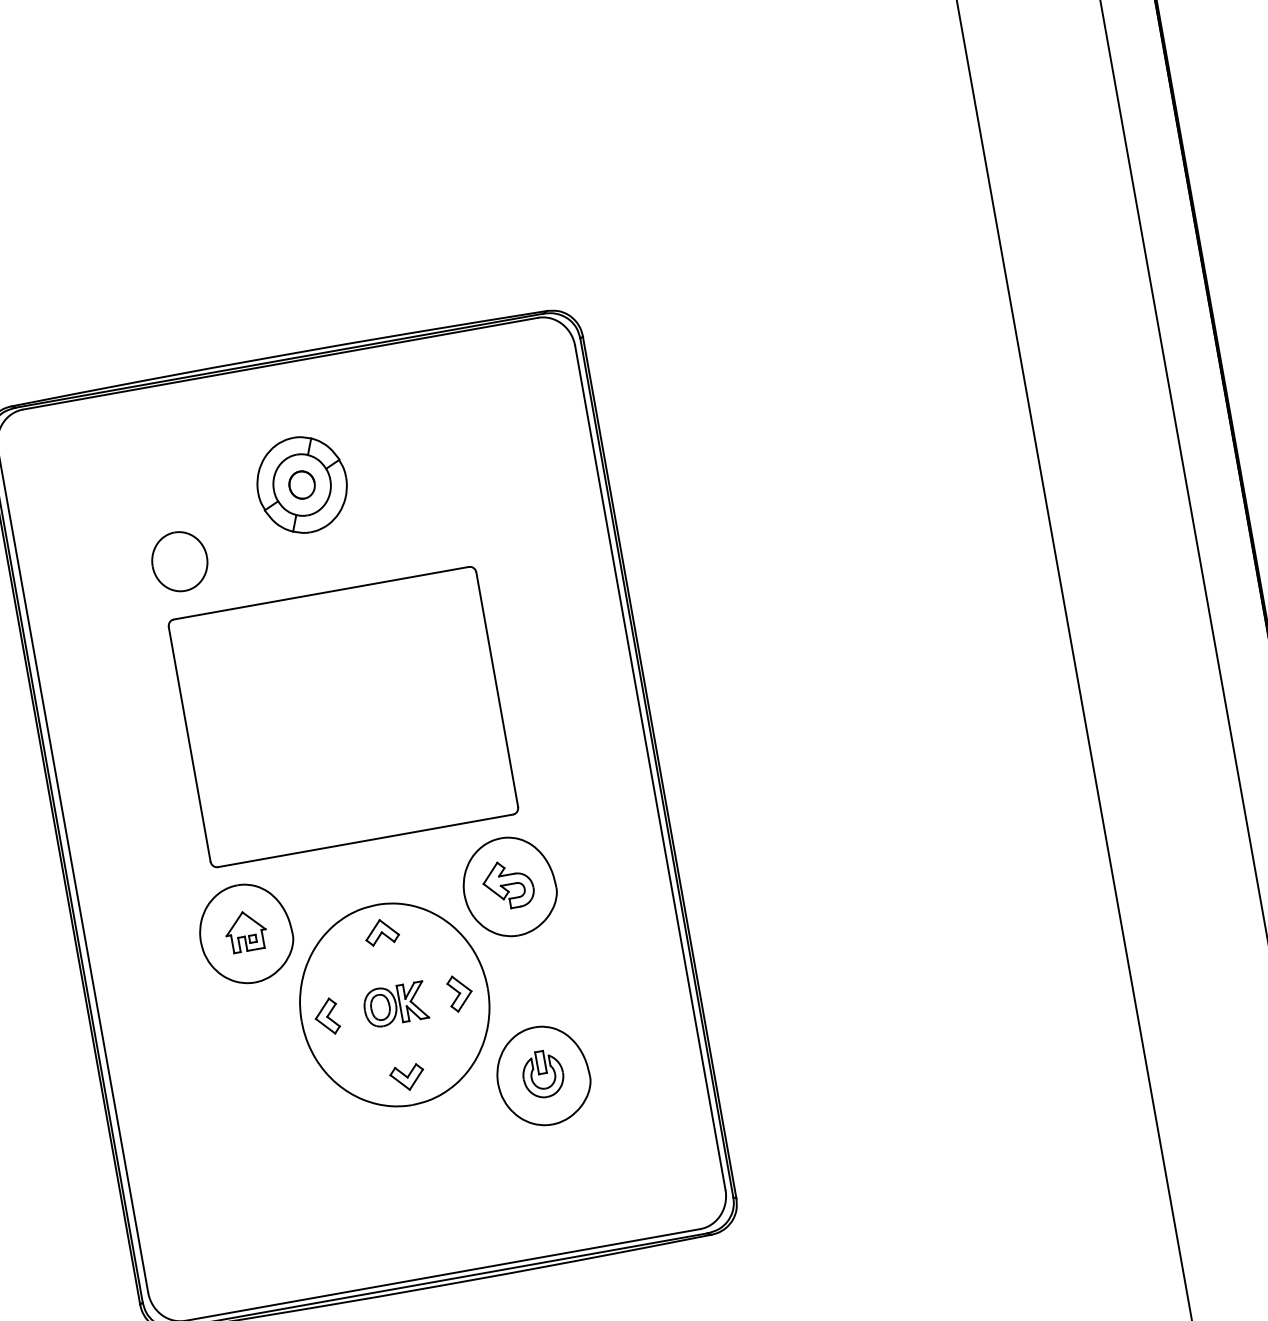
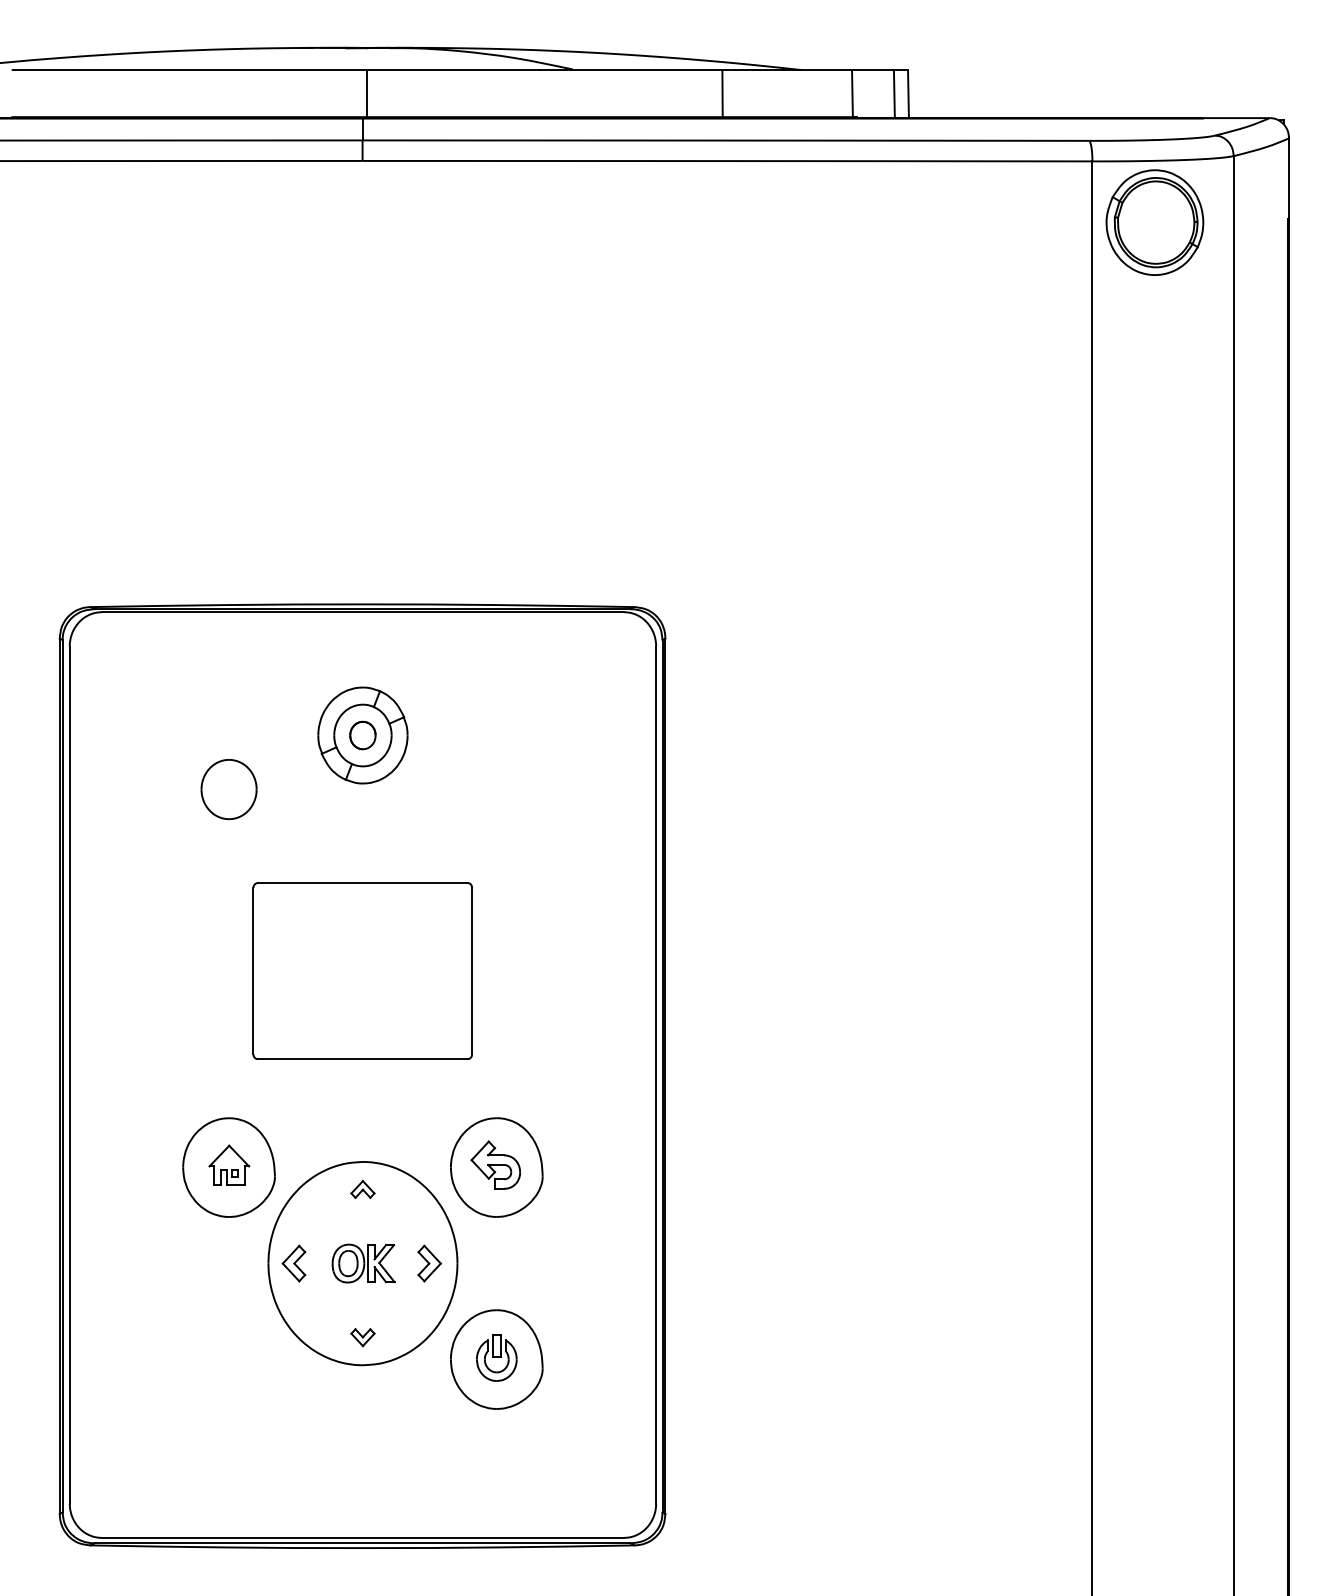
part: (342, 716) -> (362, 970), size x0.7
part: (381, 932) -> (362, 1189), size x0.7
part: (407, 1077) -> (362, 1337), size x0.7

